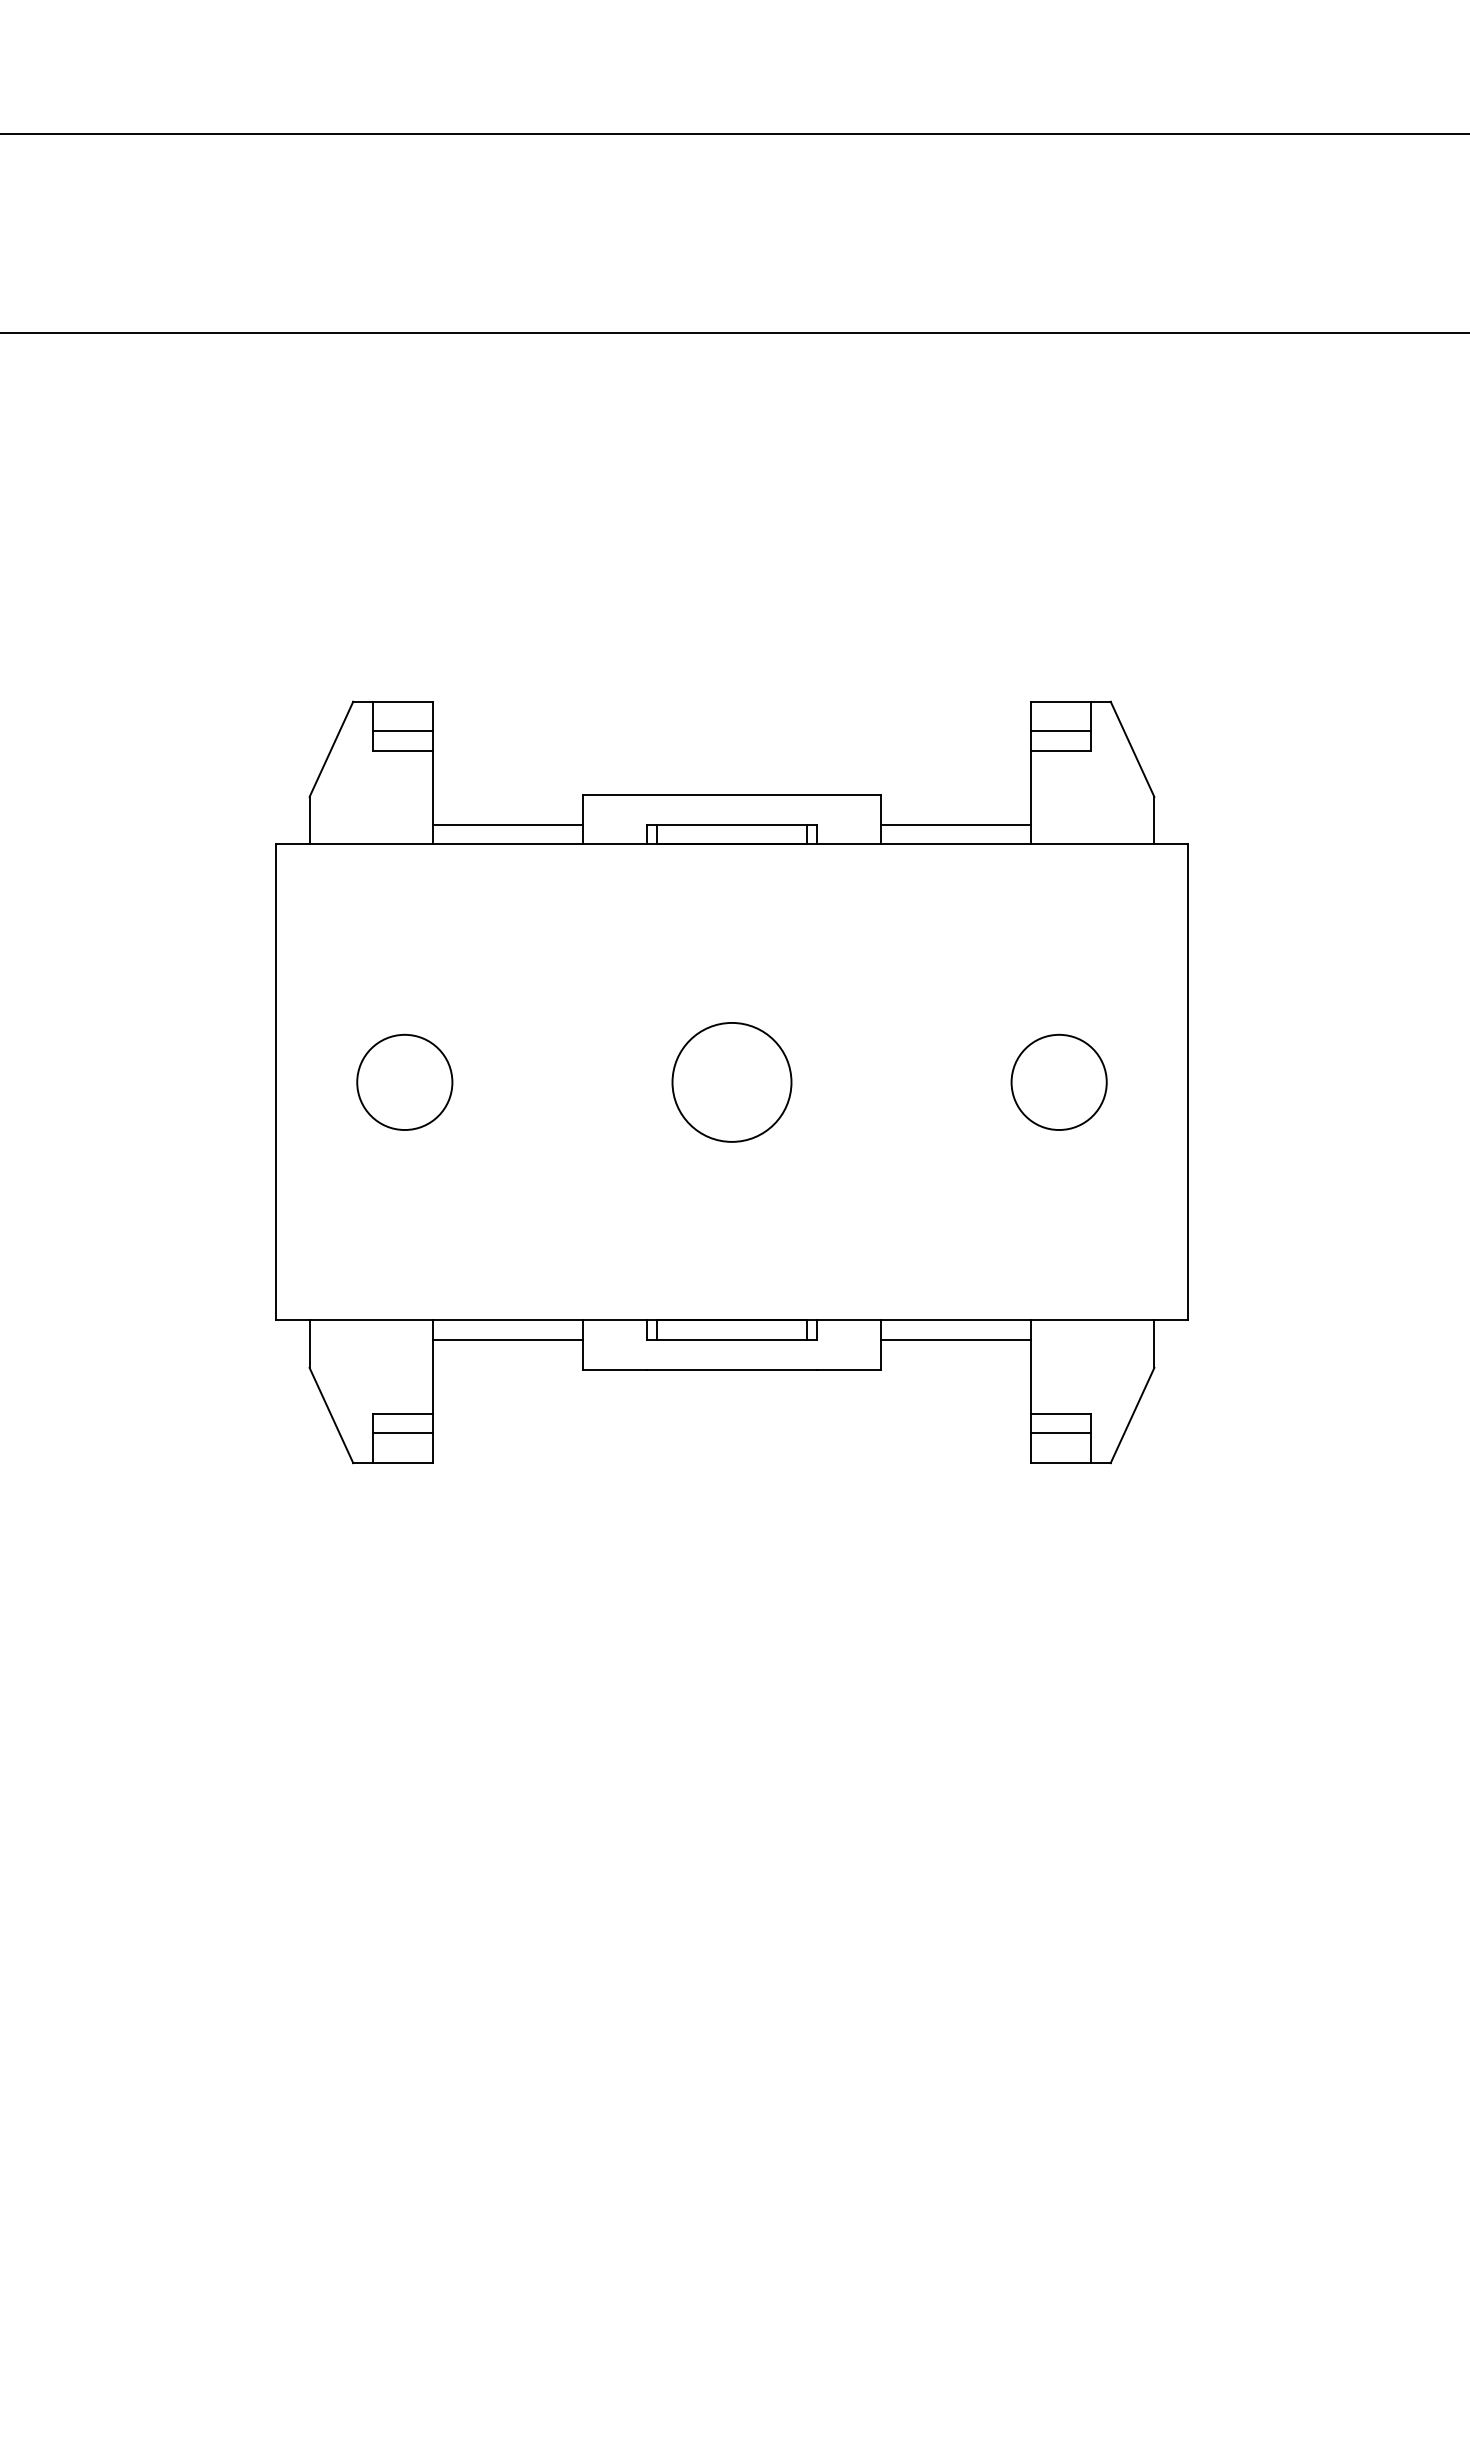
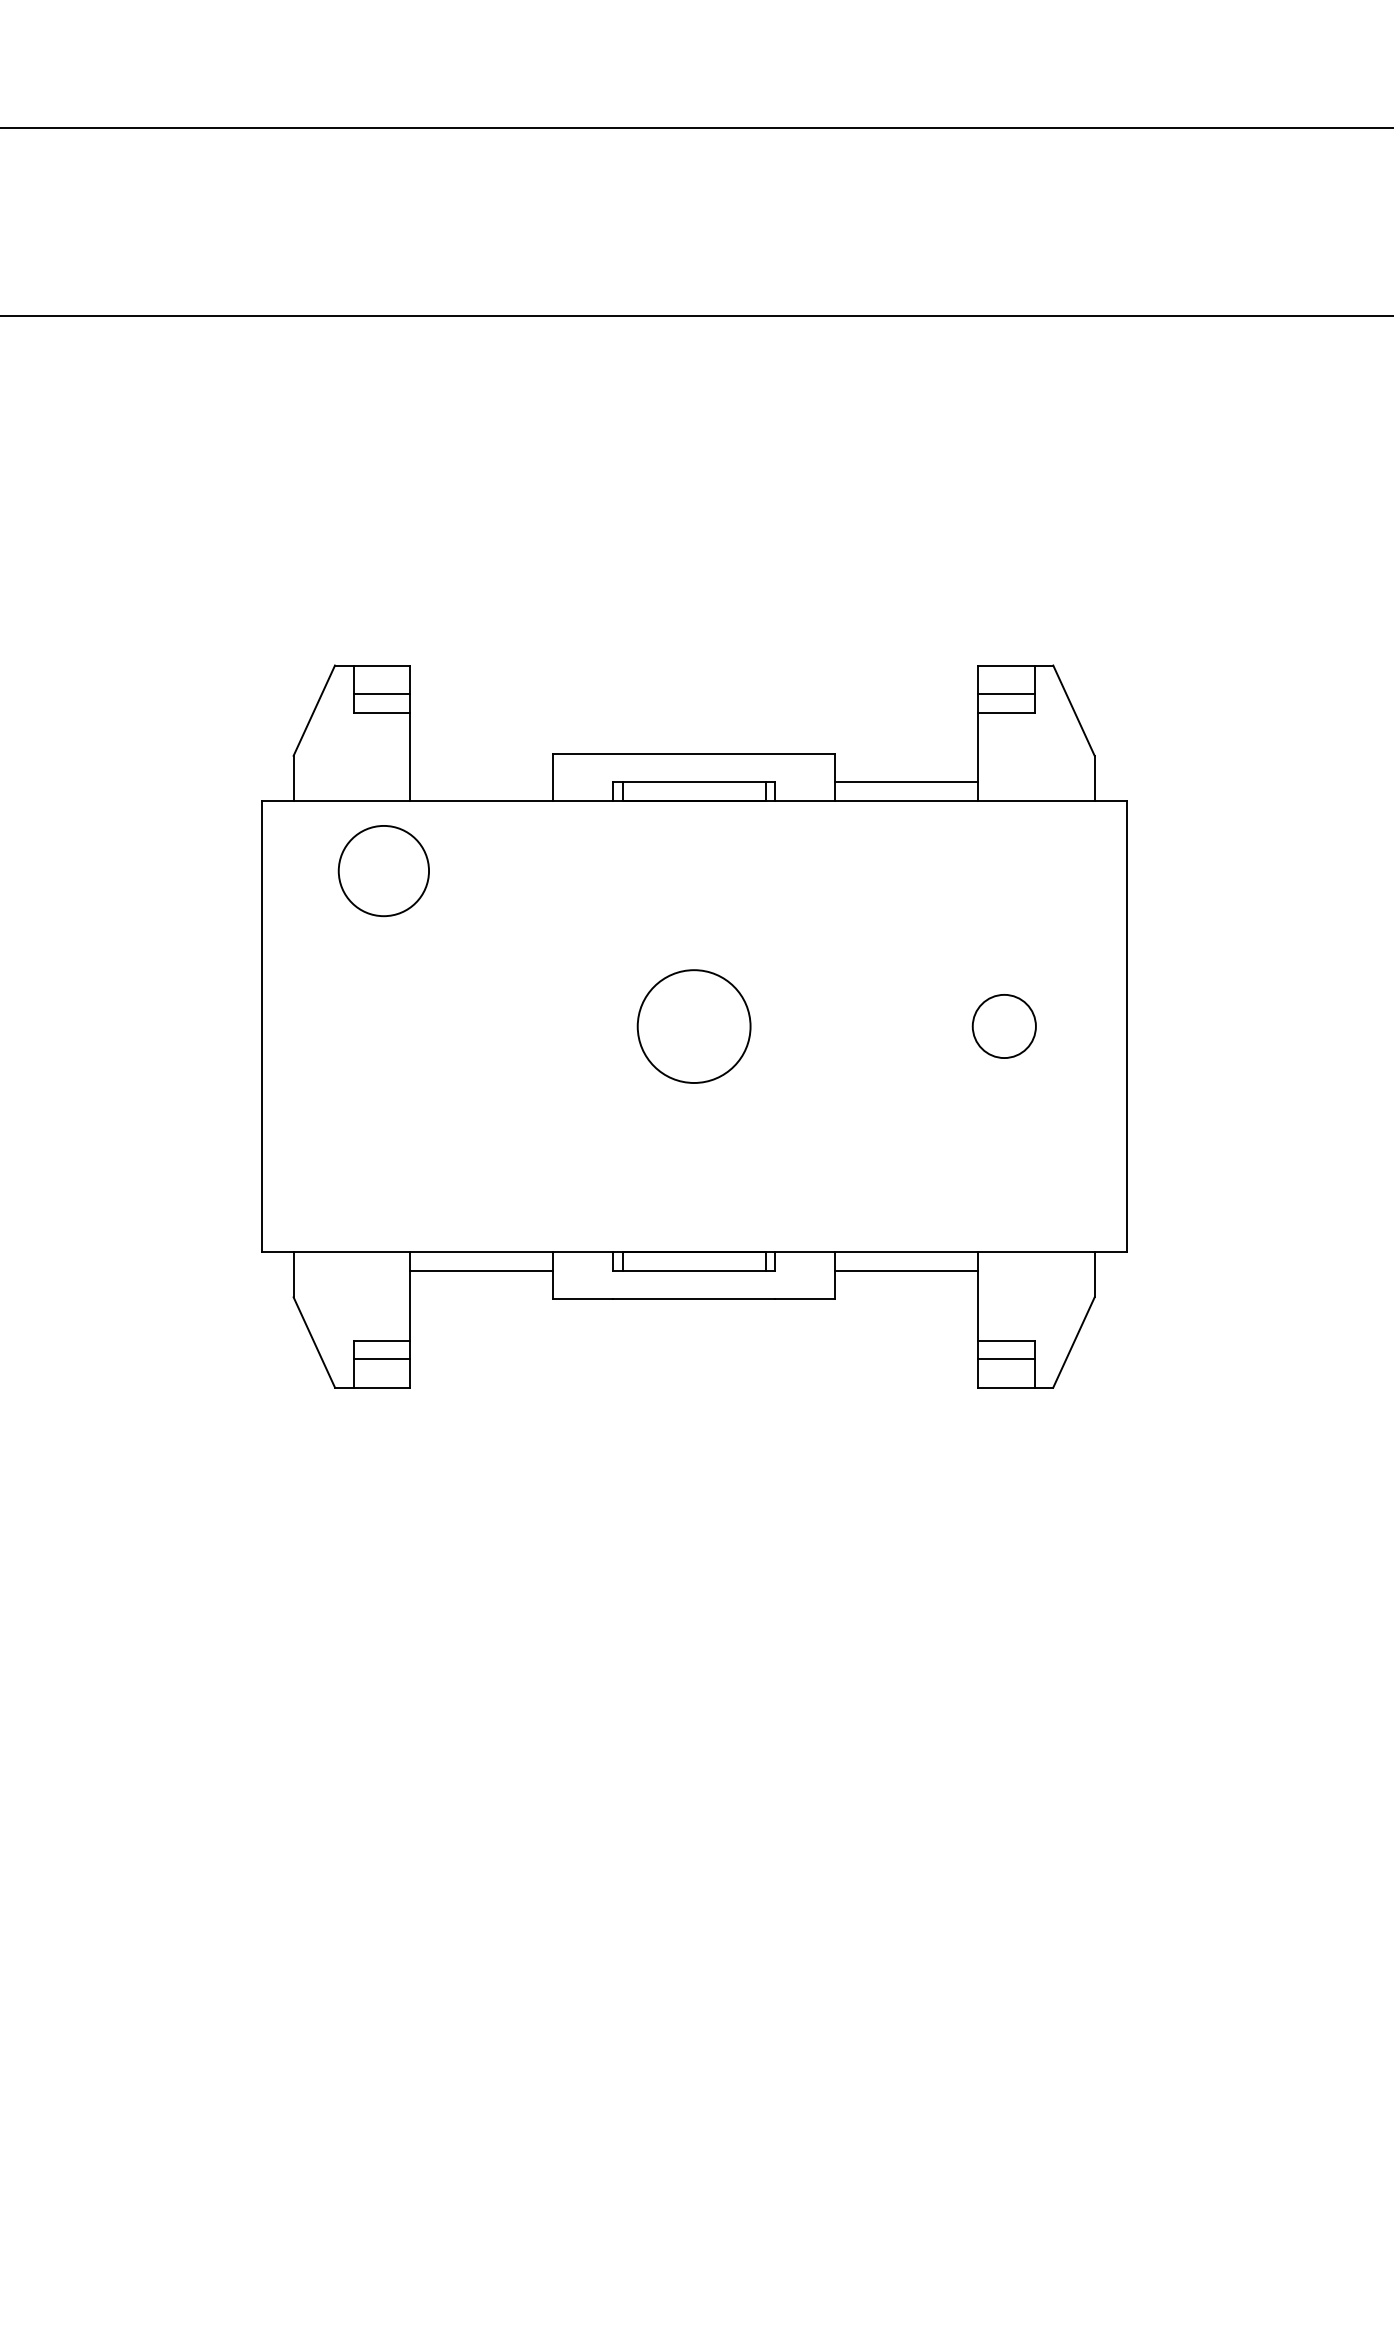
line: (507, 824) -> (481, 781), removed
circle: (404, 1081) -> (383, 870), moved
circle: (1058, 1081) -> (1003, 1025), size x0.7

